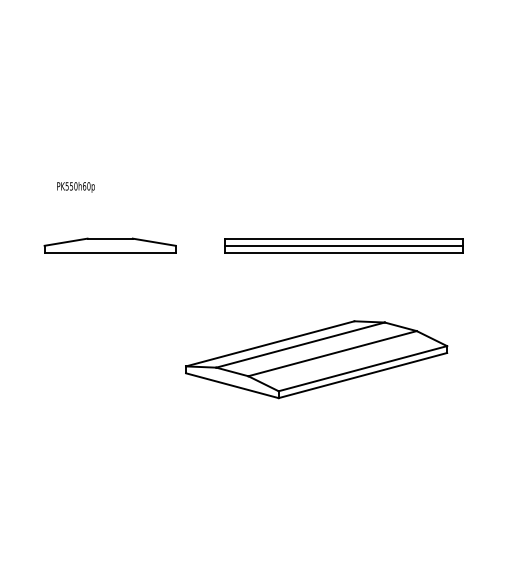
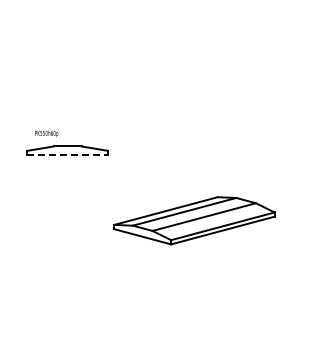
text: (75, 186) -> (46, 133), moved
part: (344, 245) -> (211, 150), removed
line: (111, 253) -> (68, 155), solid -> dashed

